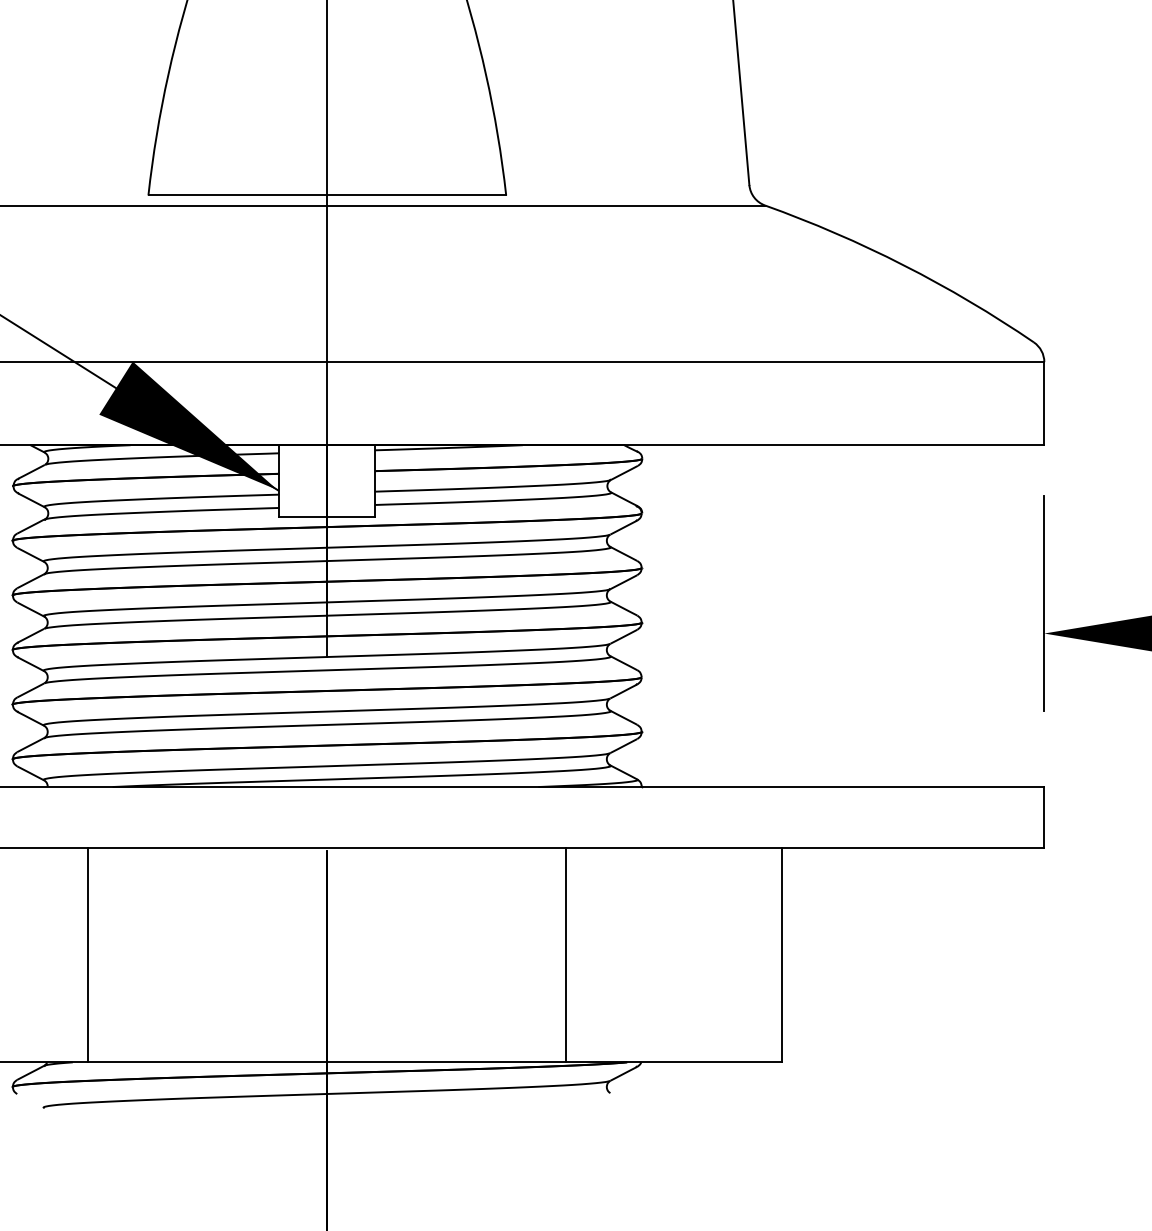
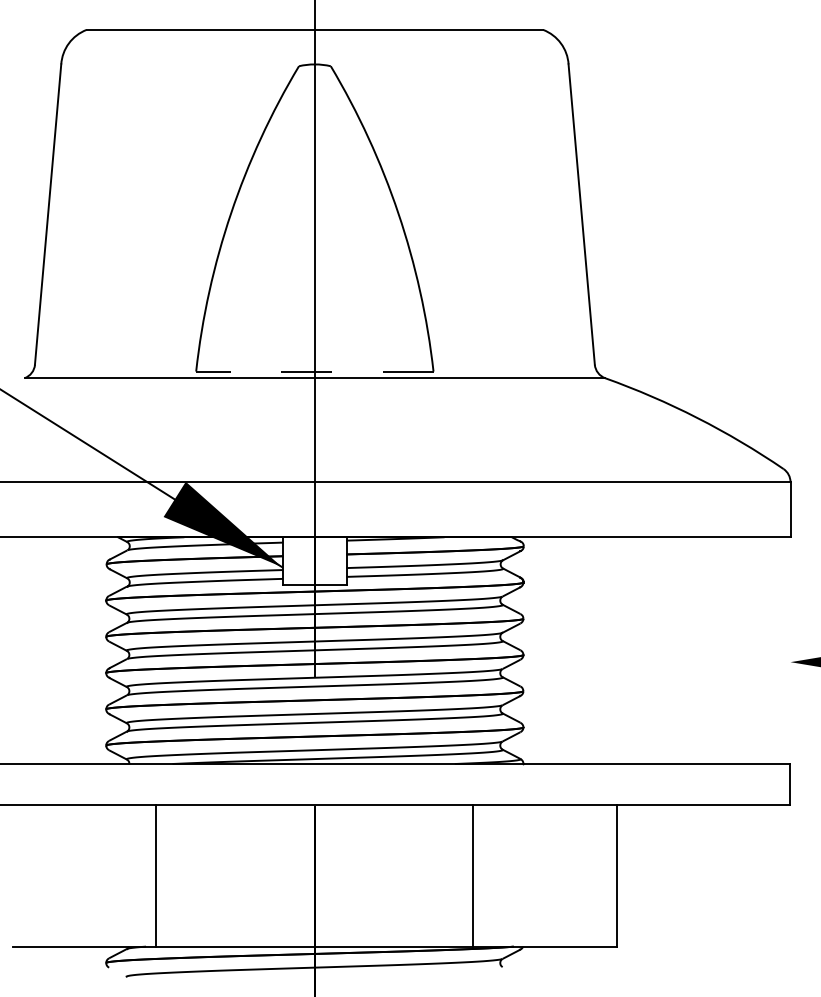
line: (326, 195) -> (314, 371), solid -> dashed
line: (1044, 602) -> (790, 641), removed

